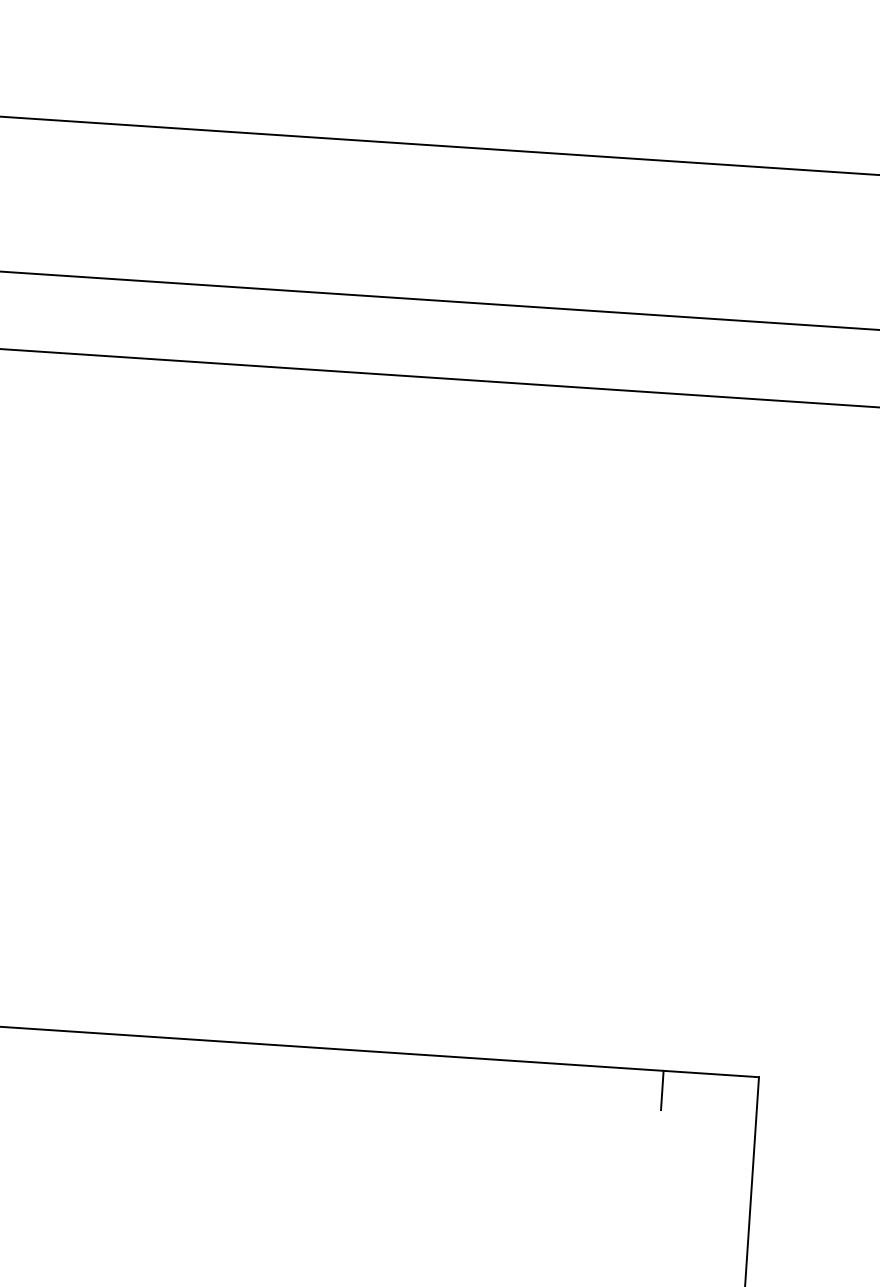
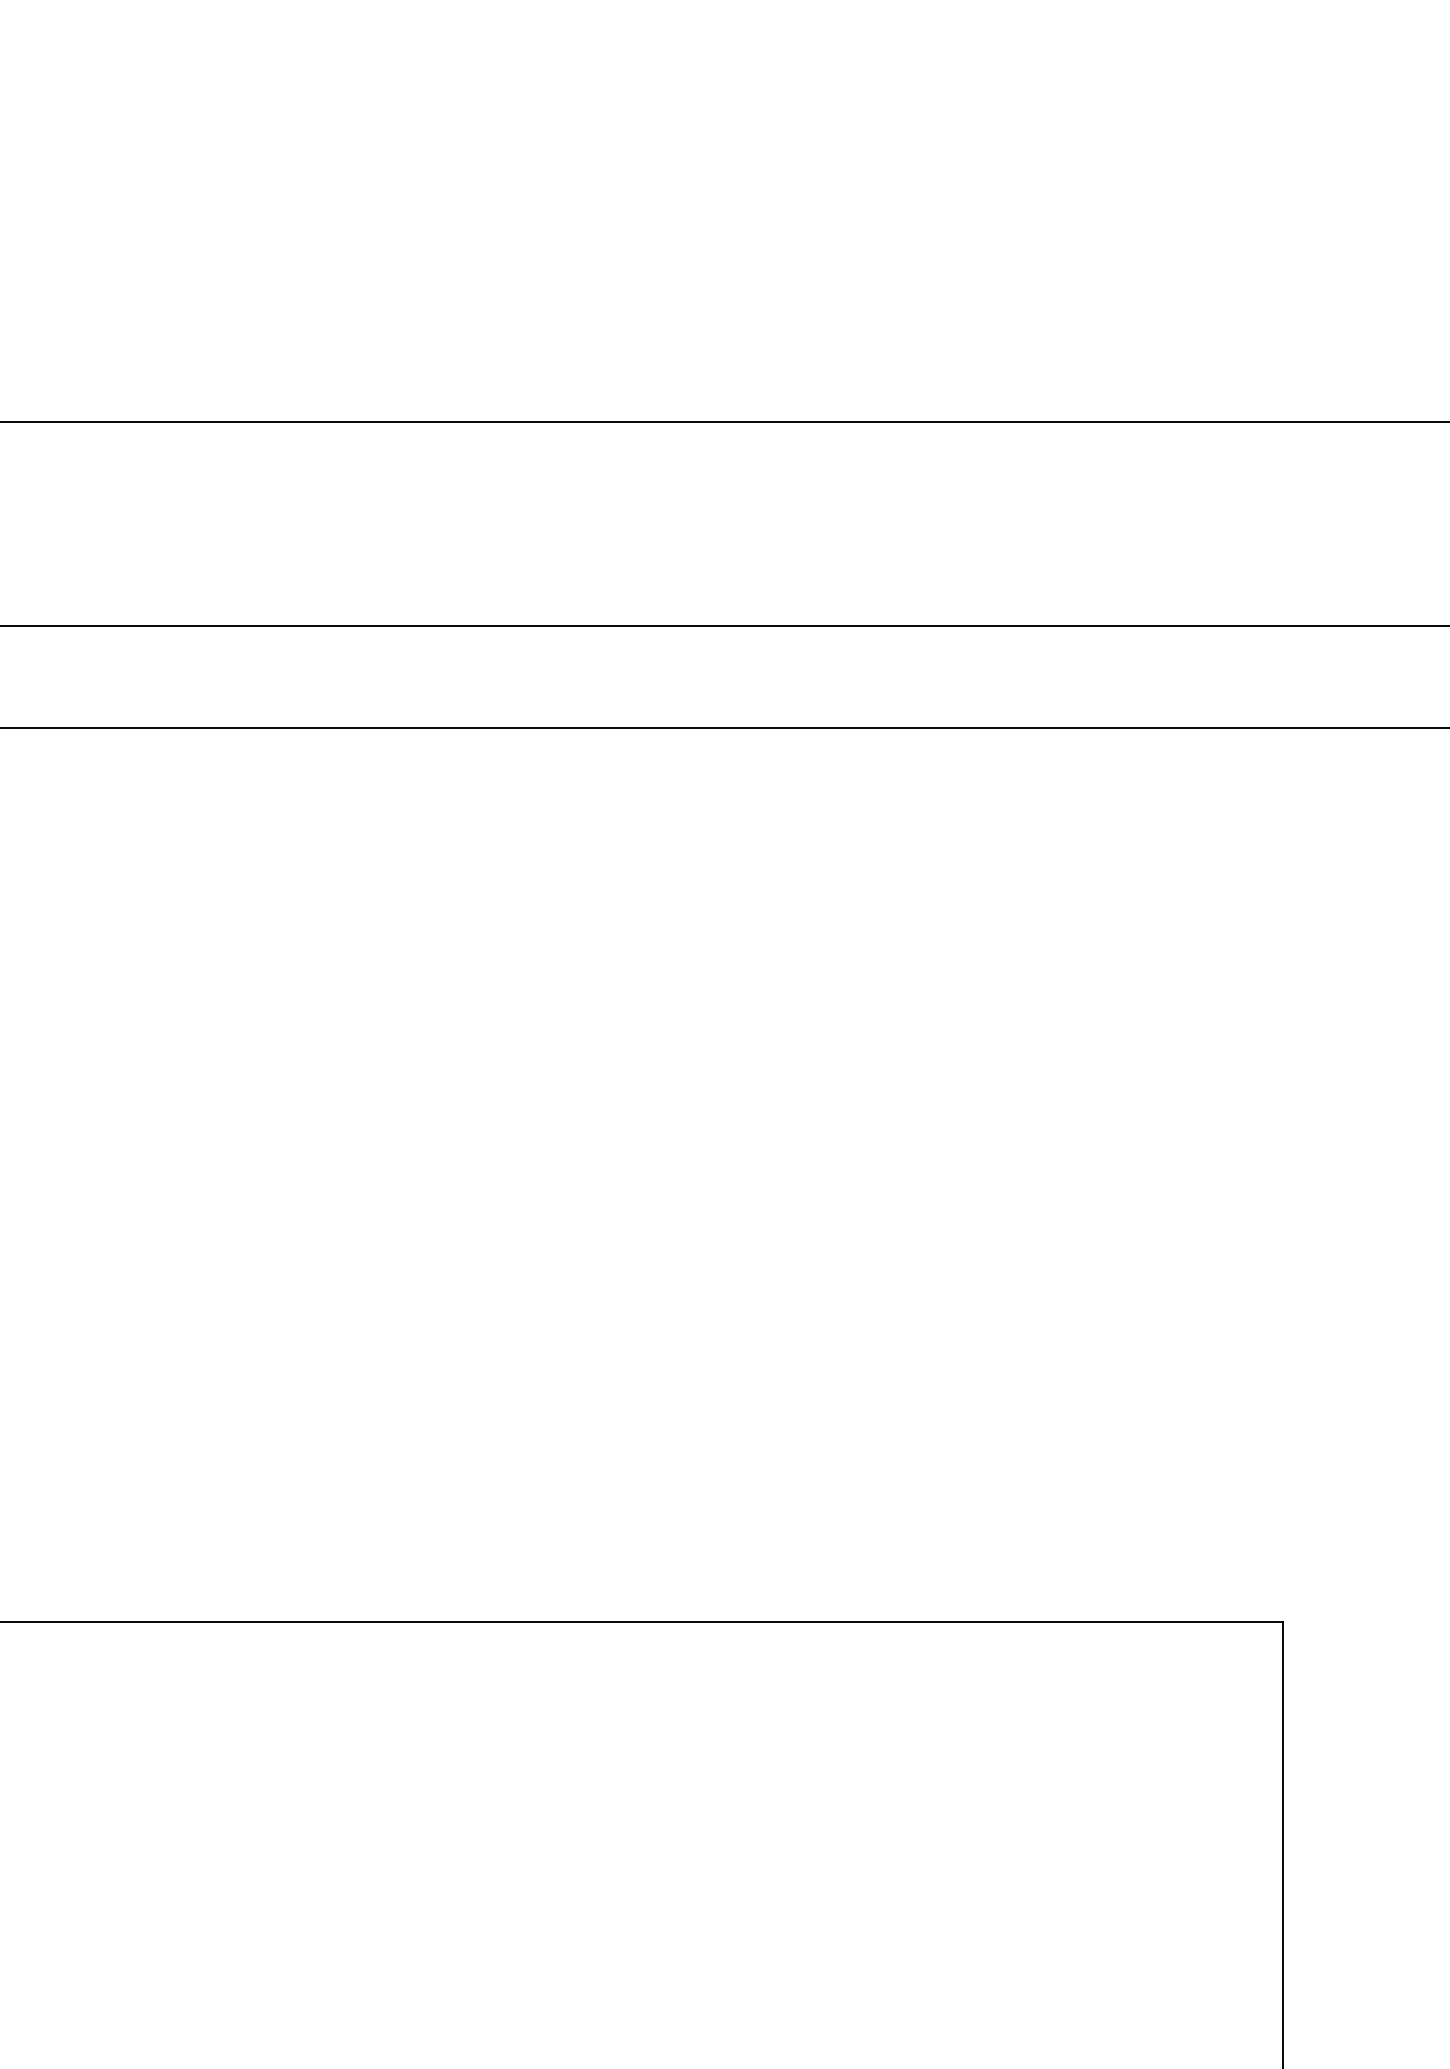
line: (662, 1090) -> (1156, 1647), removed

